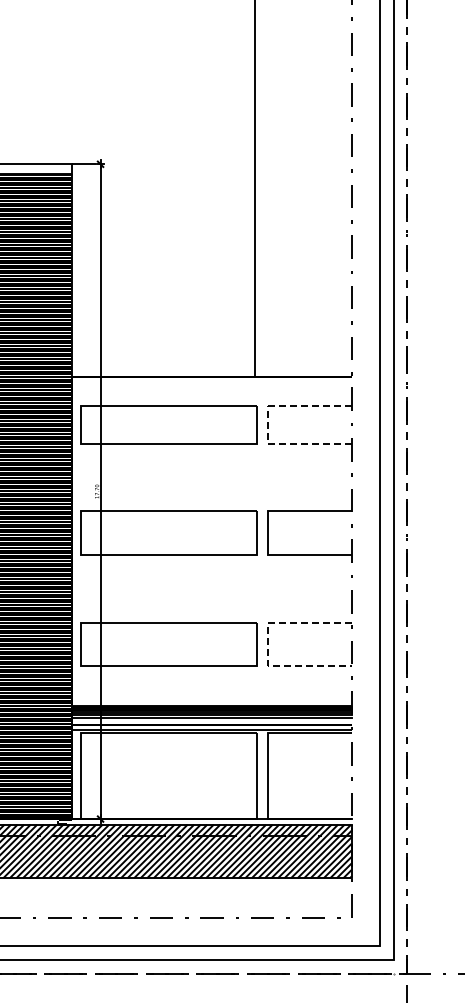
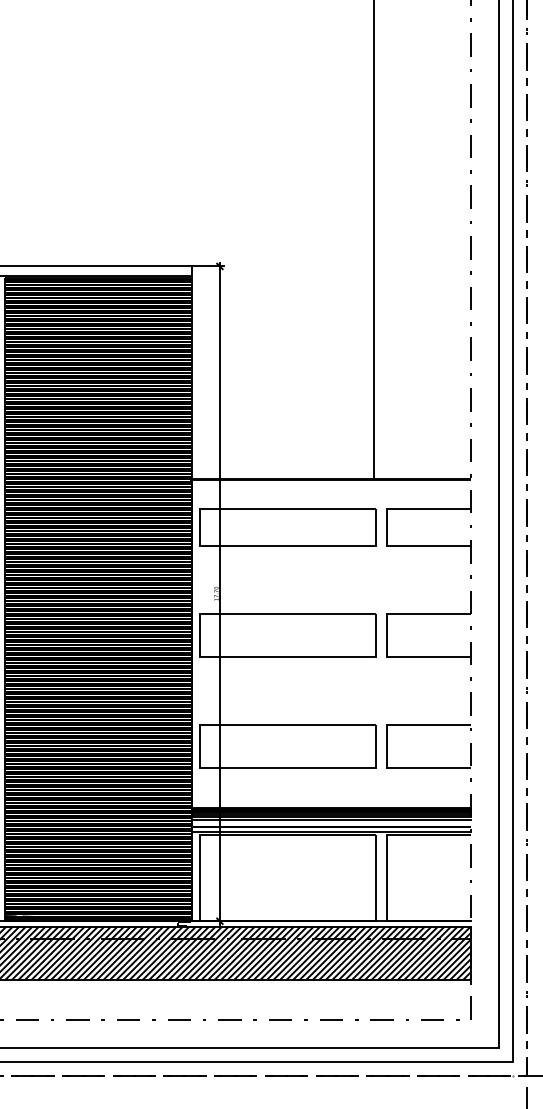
line: (268, 425) -> (387, 527), dashed -> solid
line: (268, 644) -> (387, 746), dashed -> solid

